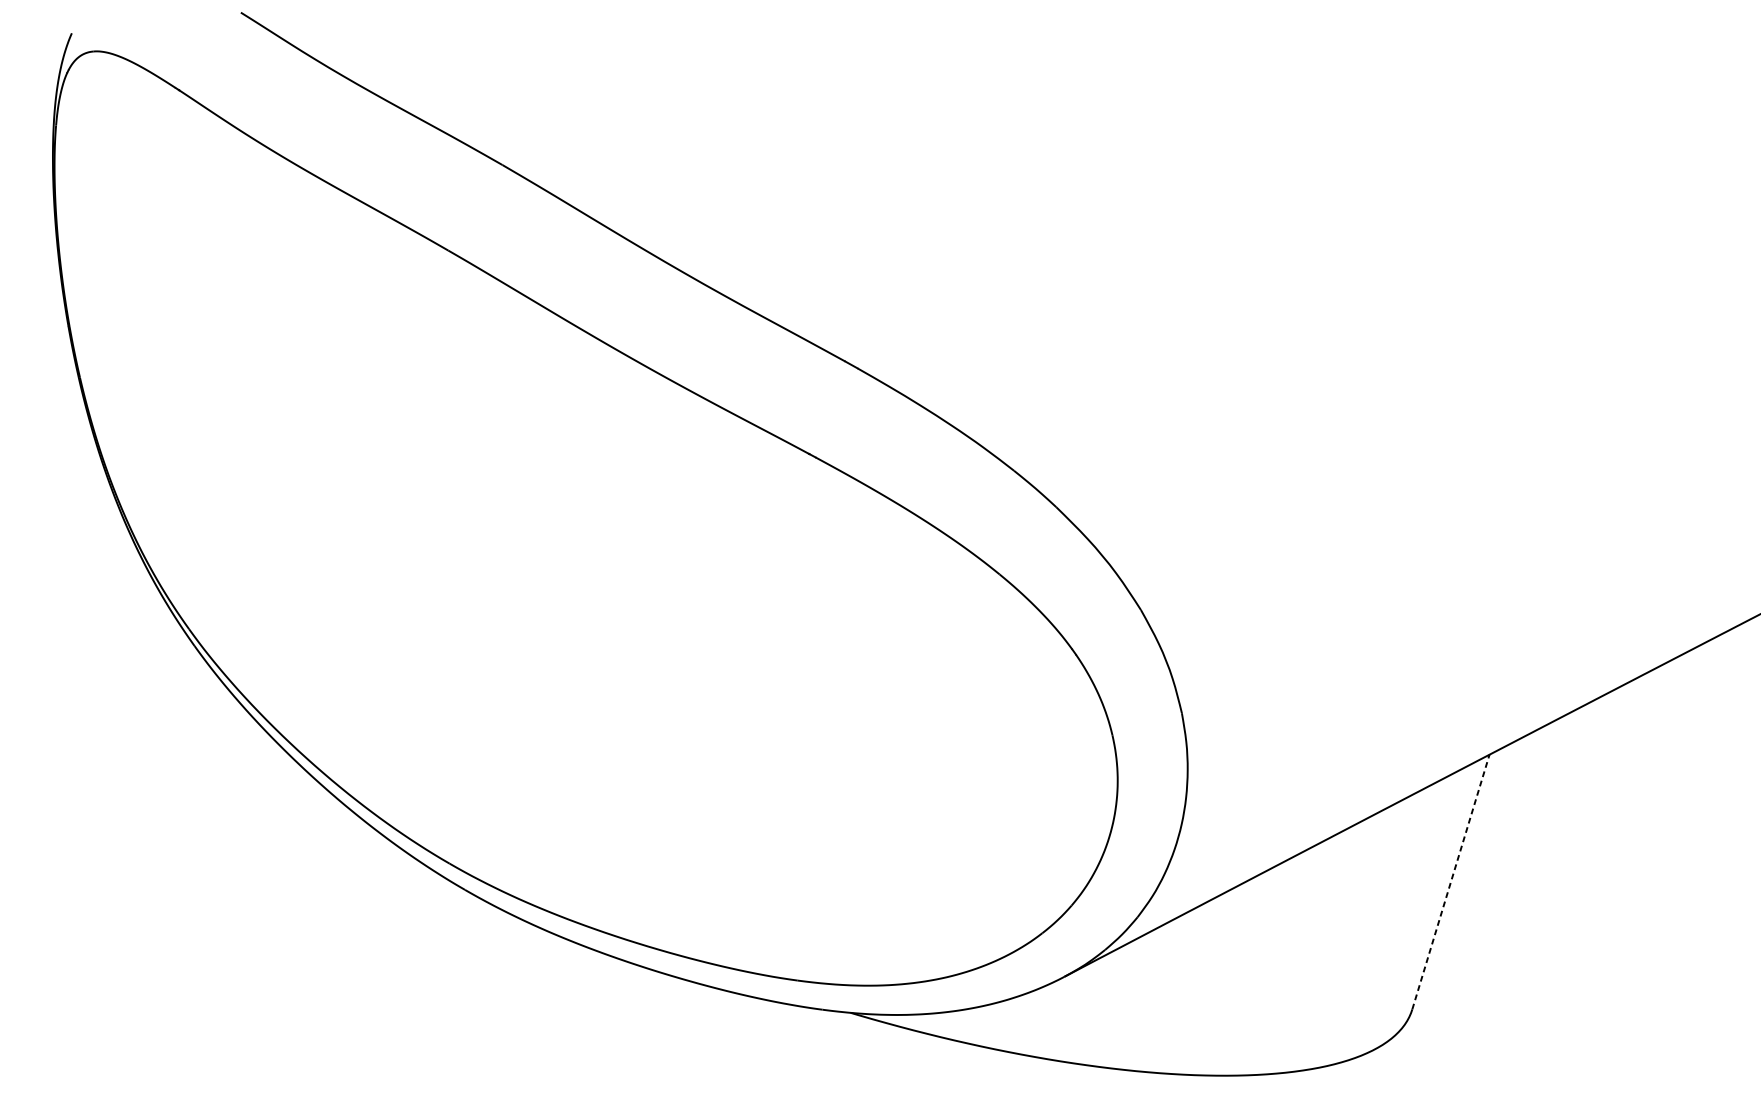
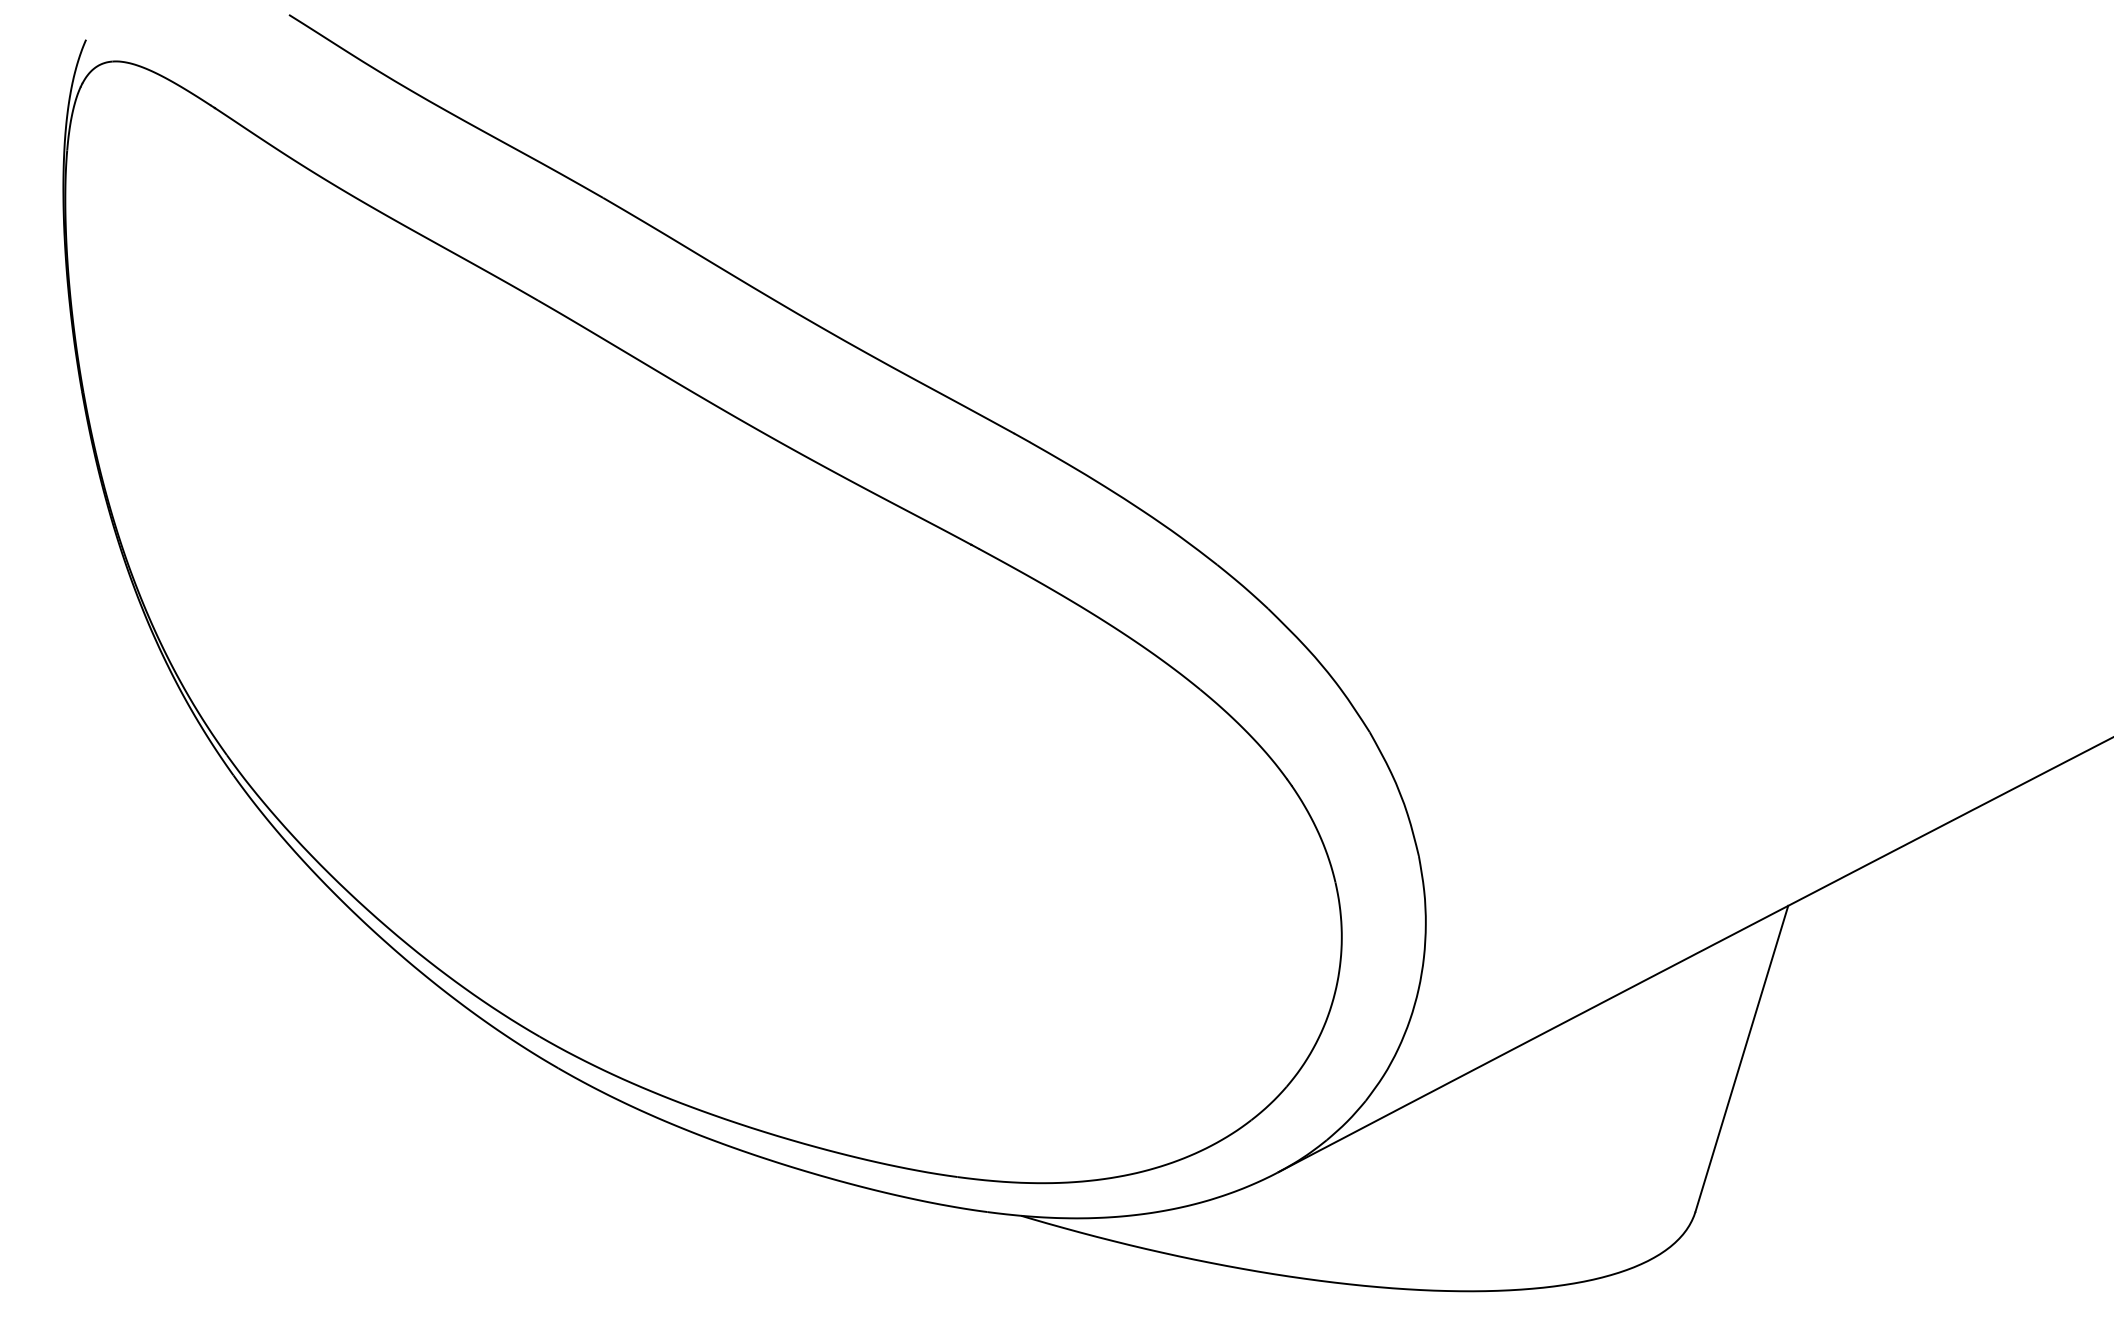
line: (1450, 881) -> (1741, 1058), dashed -> solid

